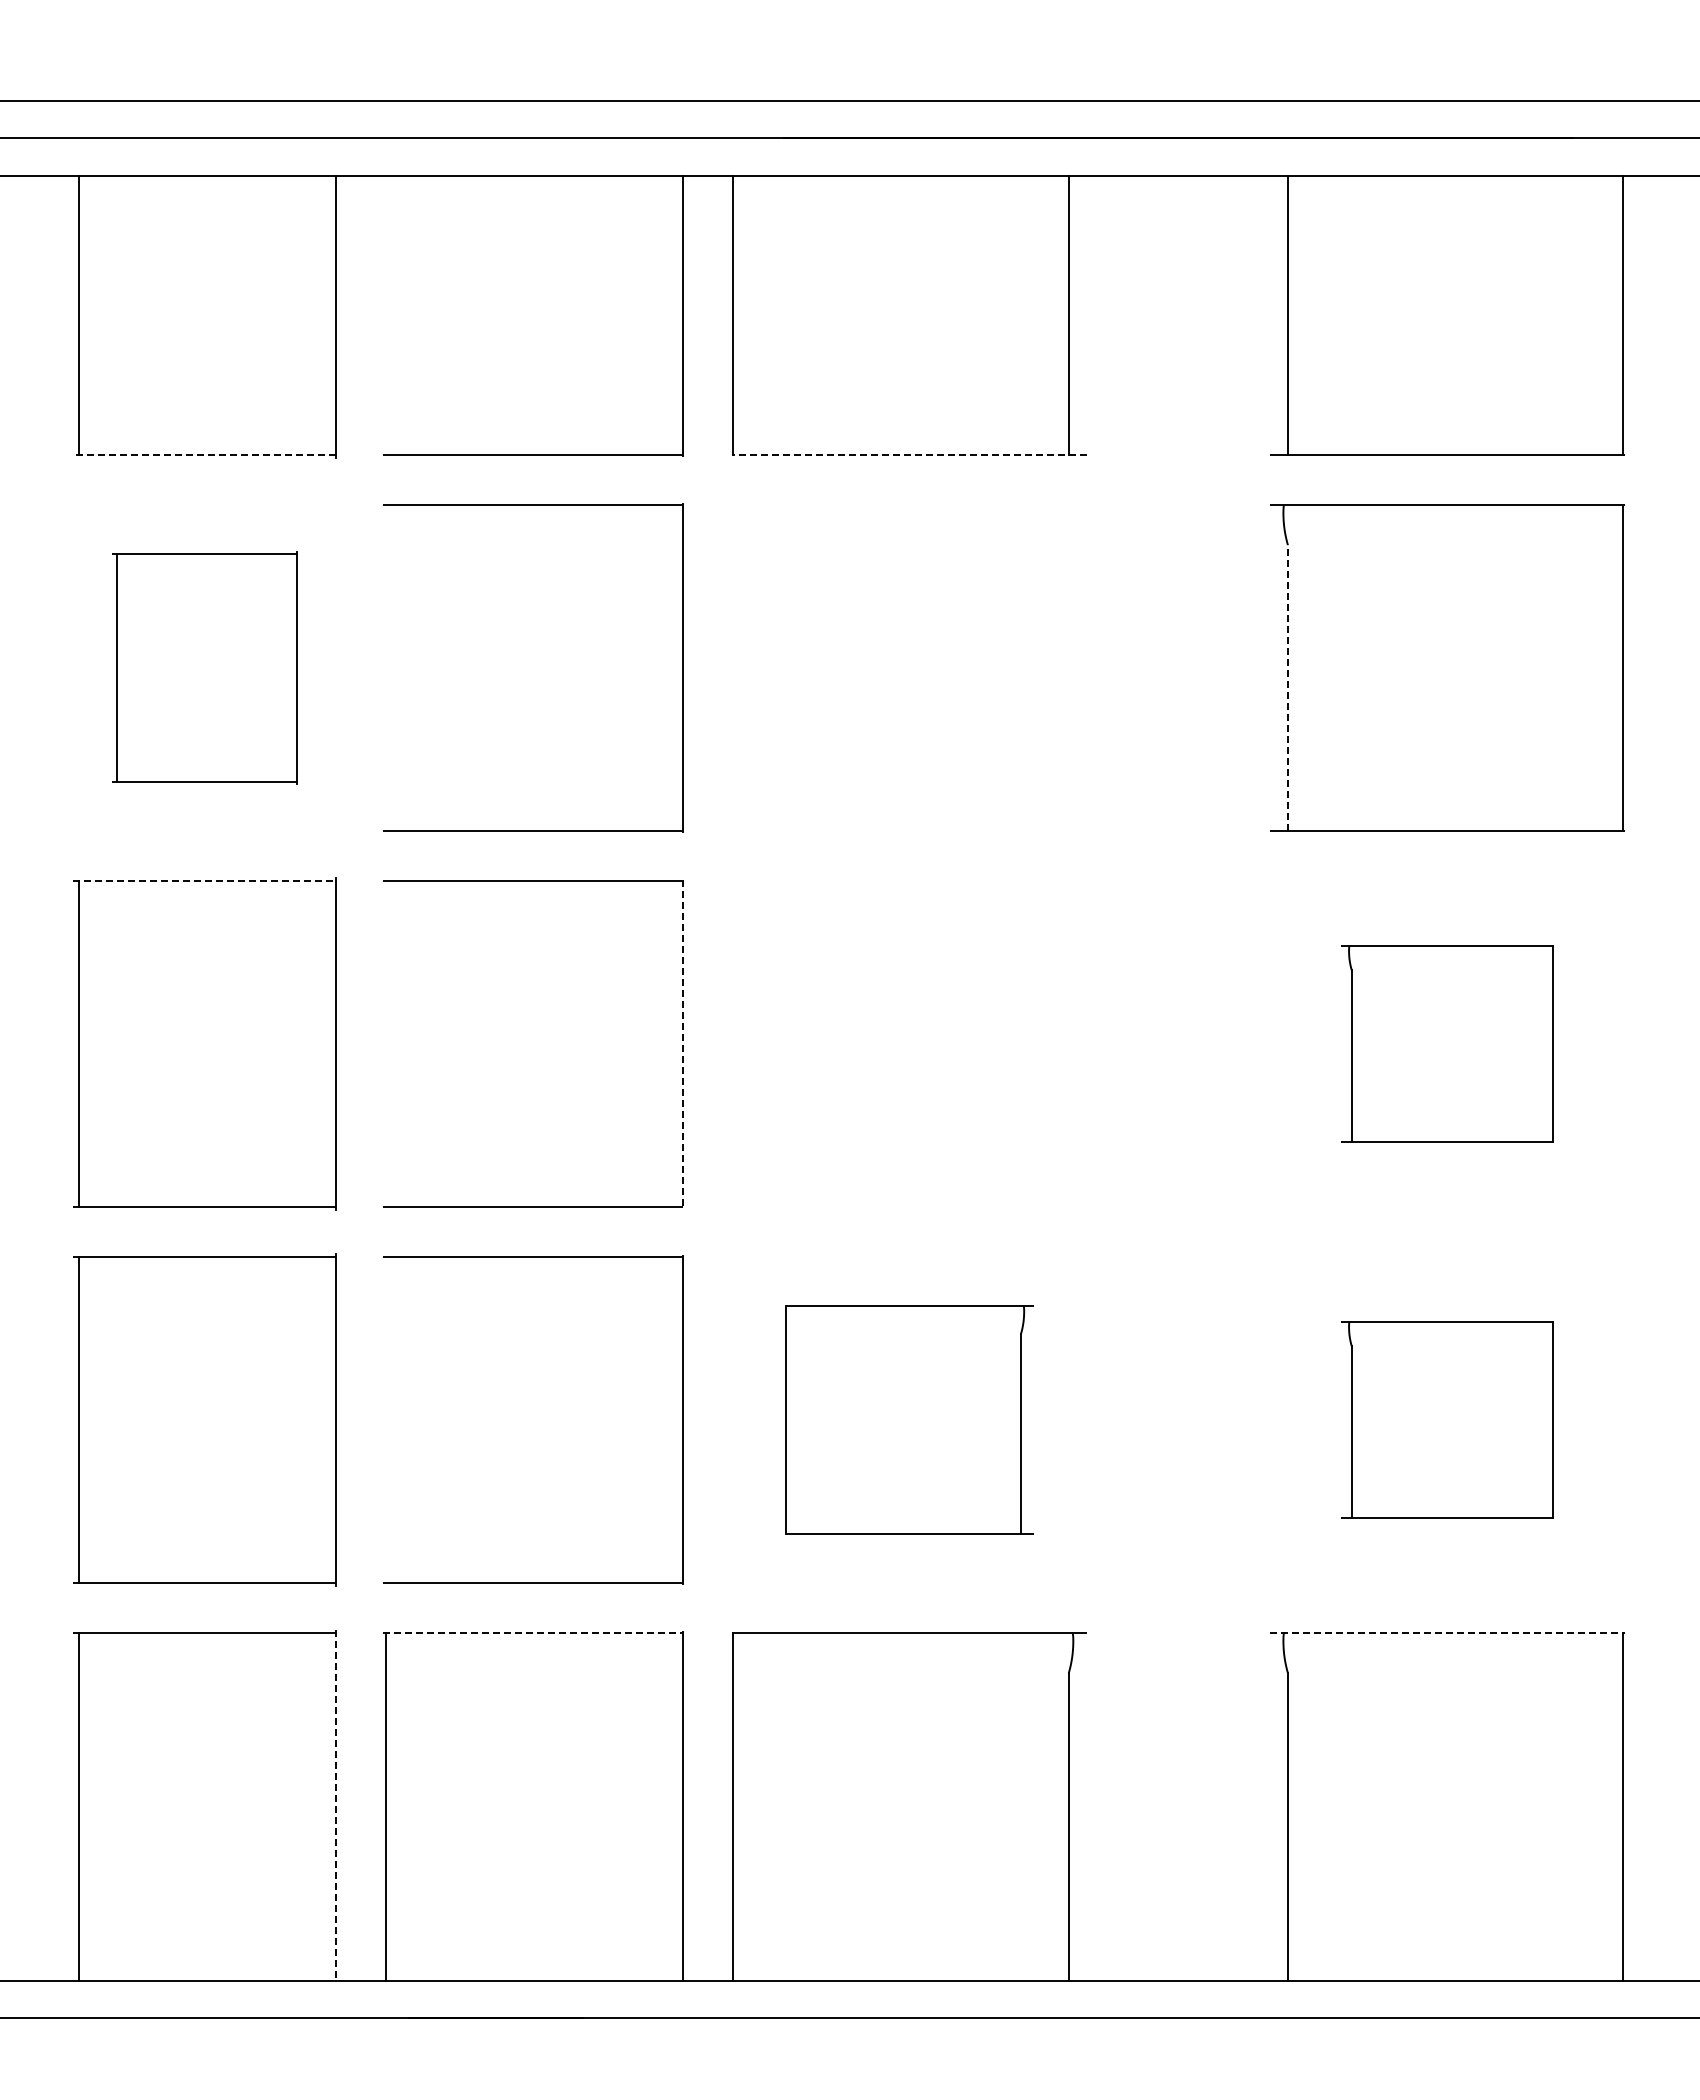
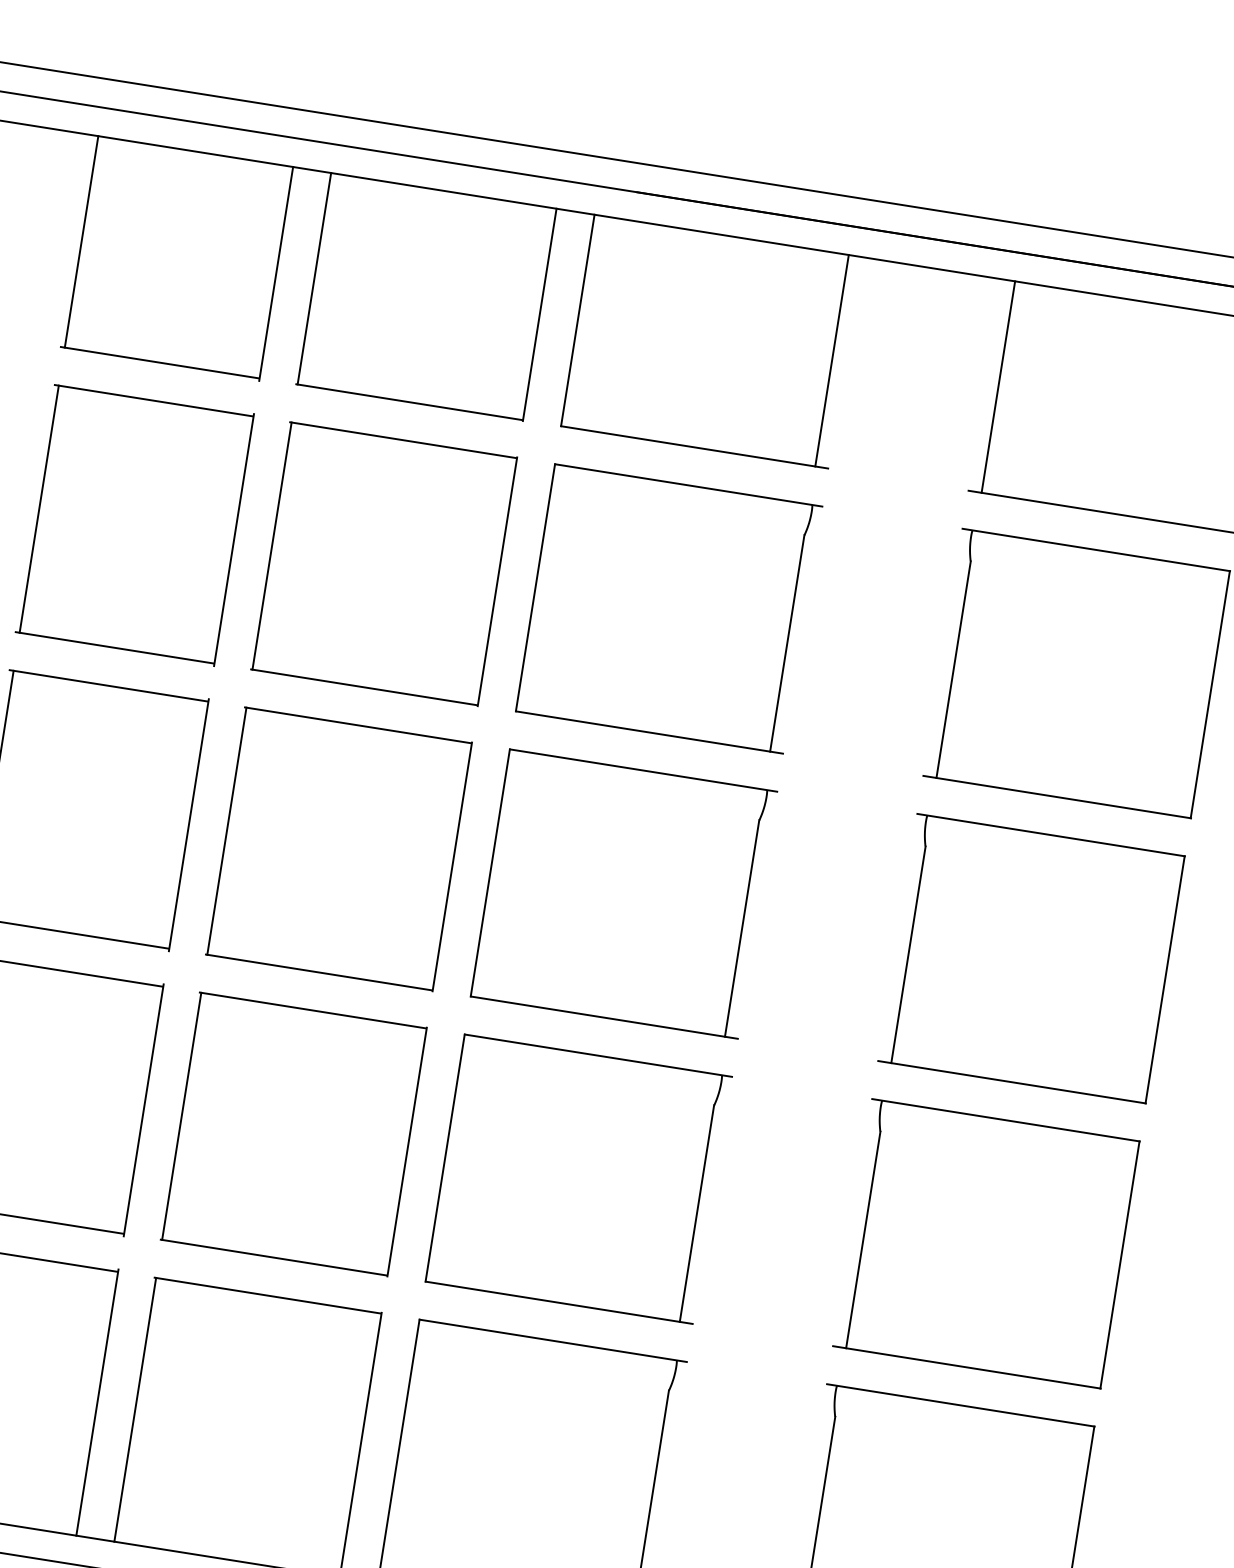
line: (386, 314) -> (314, 278), added
line: (204, 454) -> (159, 362), dashed -> solid
line: (909, 454) -> (694, 447), dashed -> solid
part: (204, 667) -> (134, 524), size x1.43
line: (386, 667) -> (272, 545), added
part: (909, 667) -> (669, 608), added
line: (1288, 687) -> (954, 669), dashed -> solid
line: (204, 880) -> (108, 685), dashed -> solid
line: (386, 1043) -> (227, 831), added
line: (683, 1043) -> (452, 866), dashed -> solid
part: (909, 1043) -> (623, 893), added
part: (1447, 1043) -> (1031, 958), size x1.67
line: (386, 1419) -> (182, 1116), added
part: (909, 1419) -> (578, 1179), size x1.43
part: (1447, 1419) -> (986, 1243), size x1.67
line: (533, 1632) -> (267, 1295), dashed -> solid
line: (1447, 1632) -> (961, 1405), dashed -> solid
line: (335, 1805) -> (97, 1402), dashed -> solid

